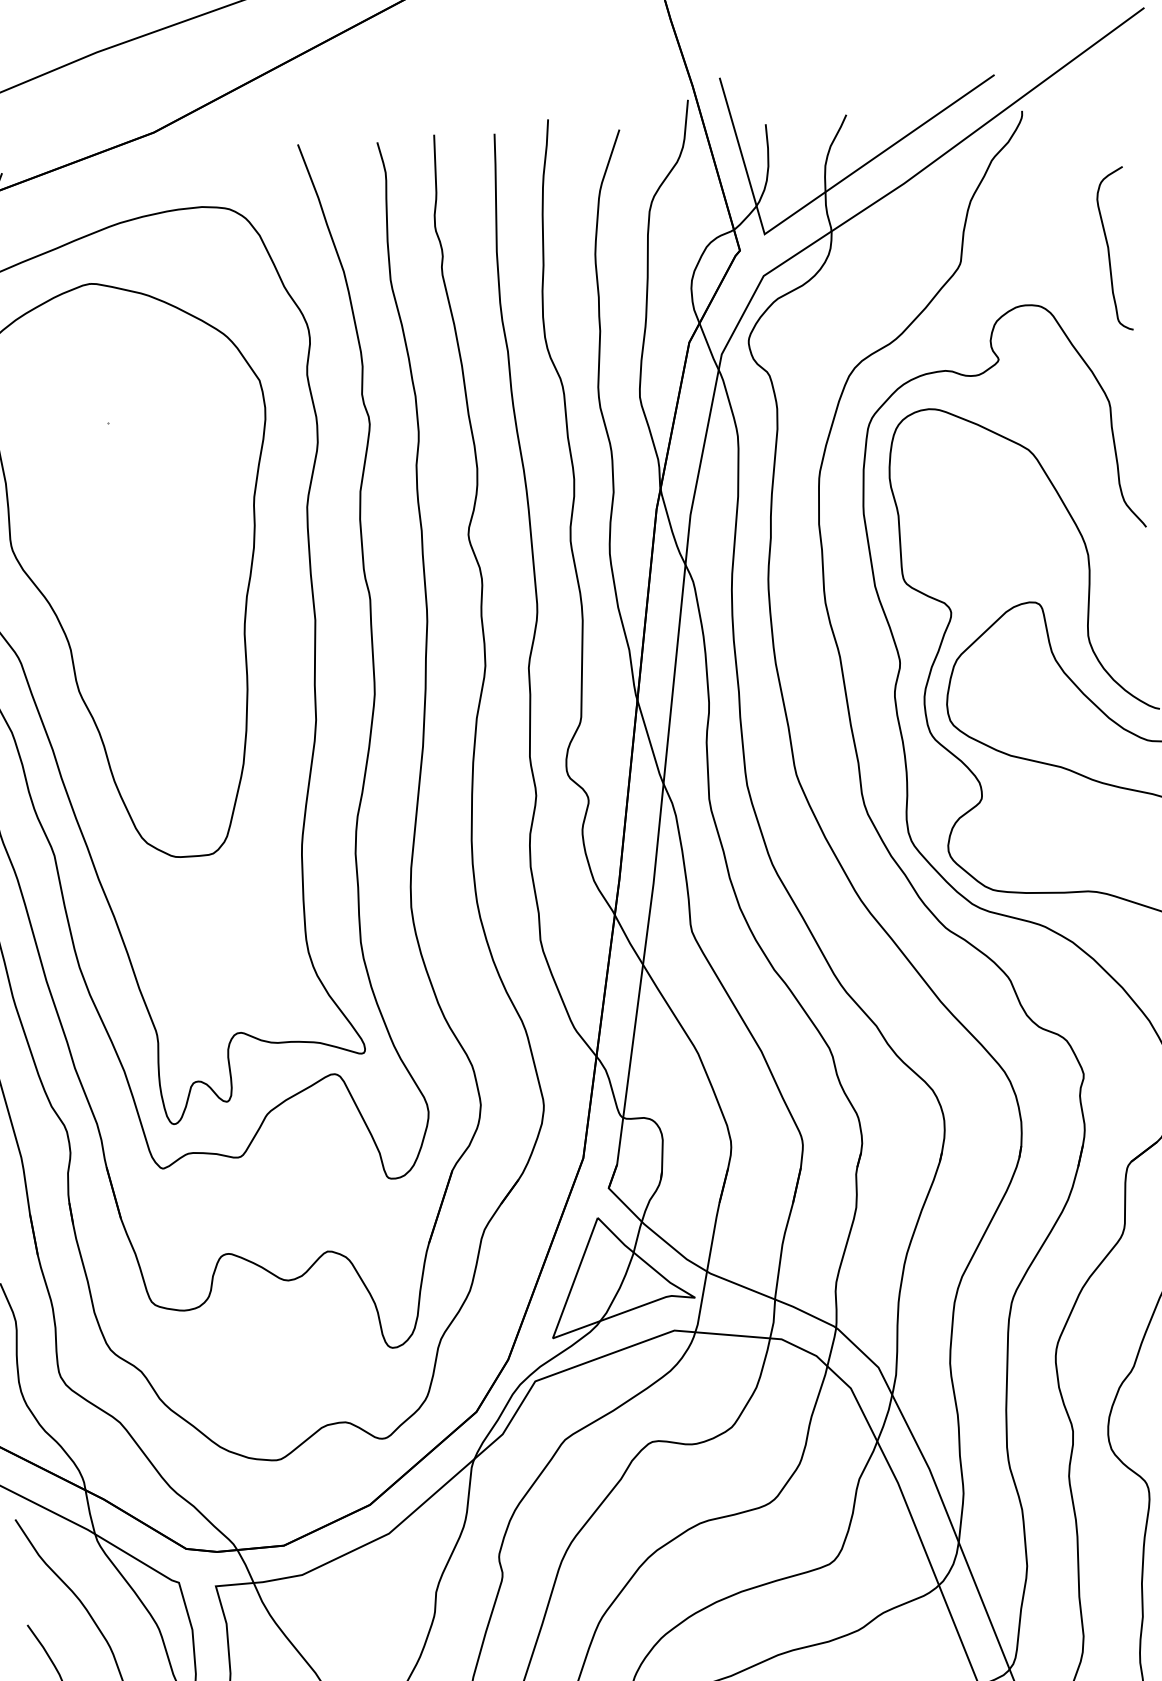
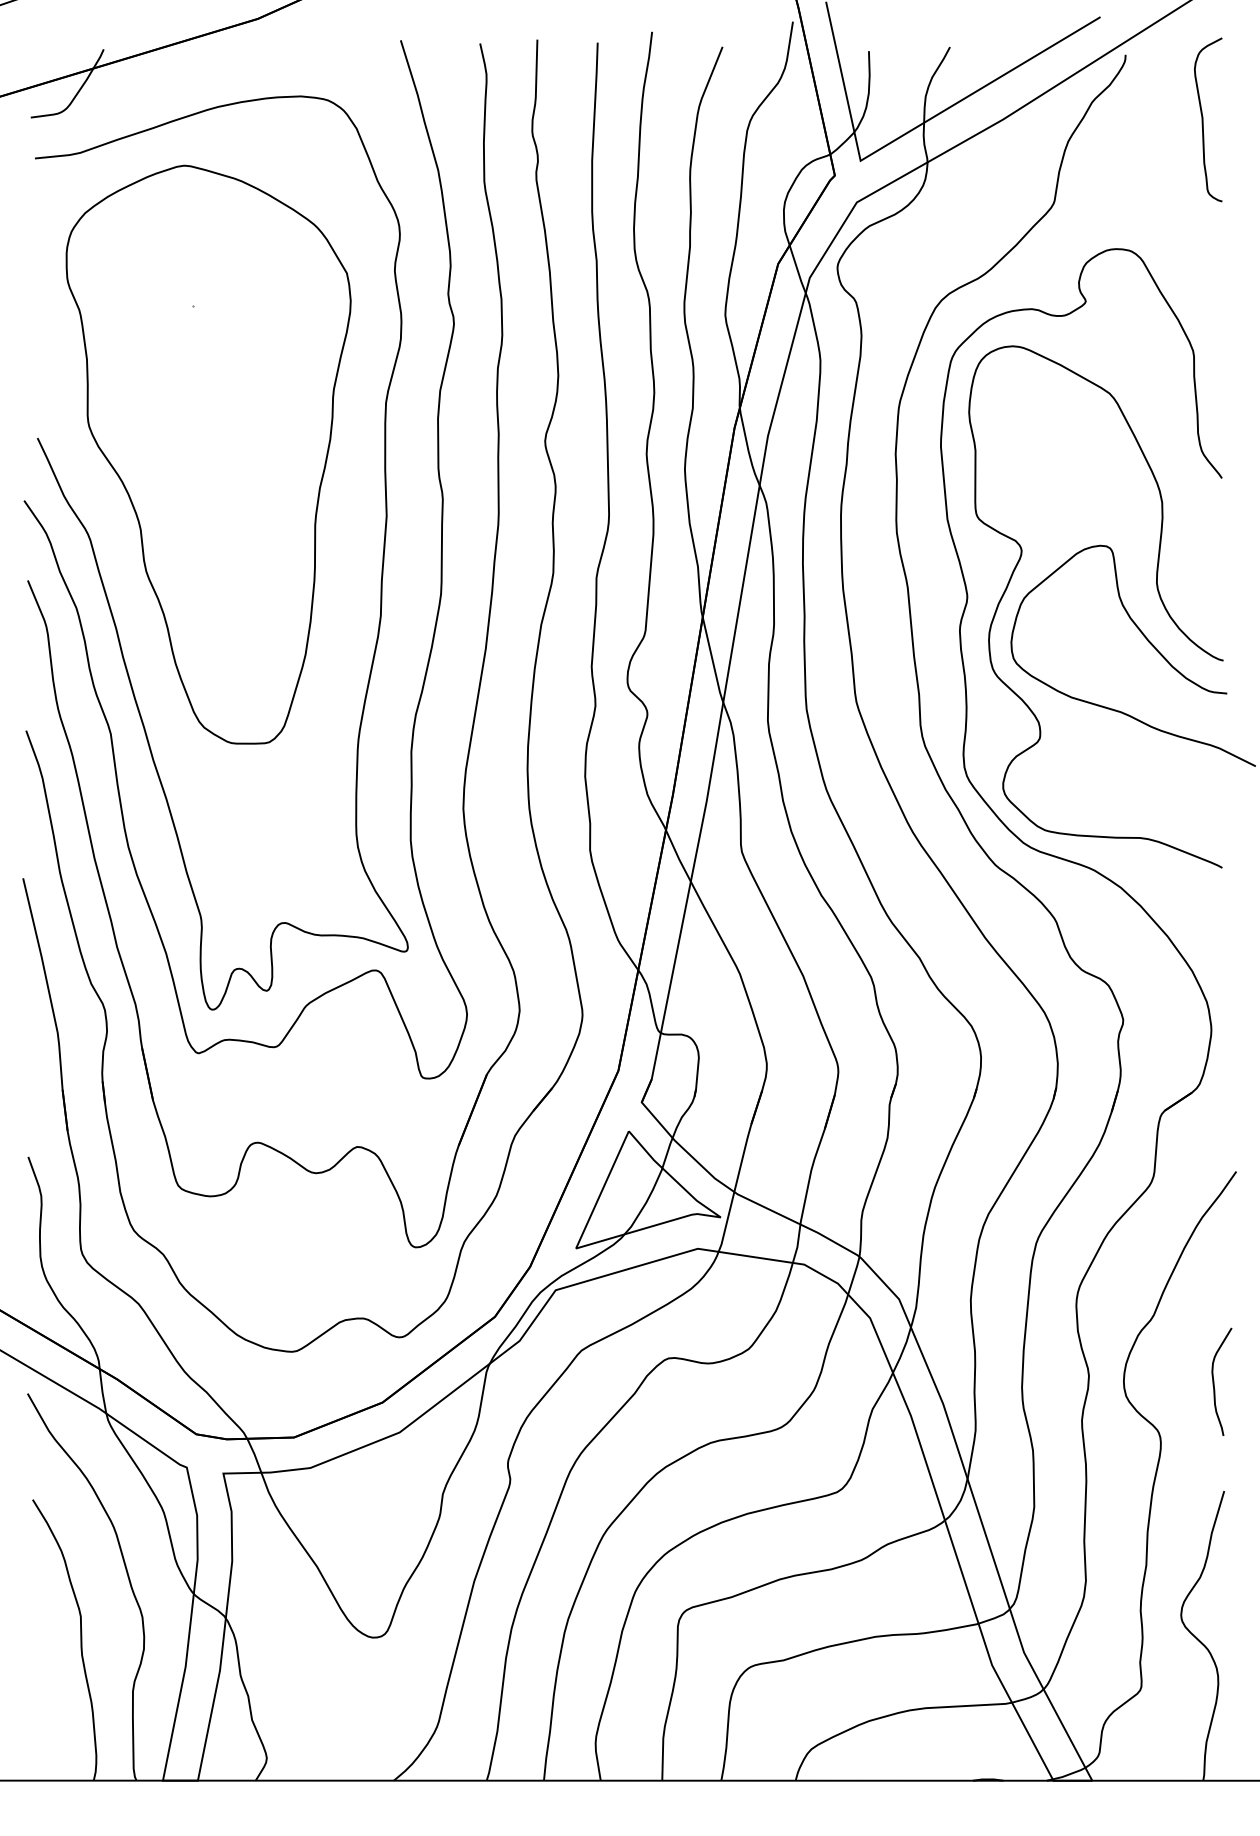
curve: (1109, 249) -> (1203, 119), moved

